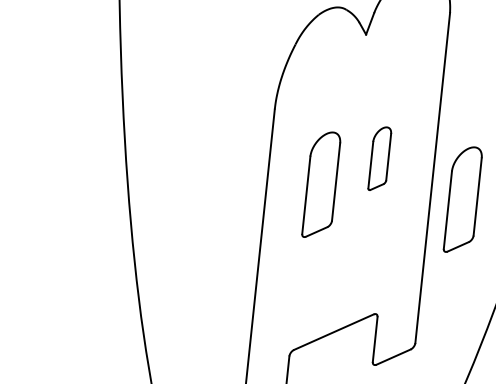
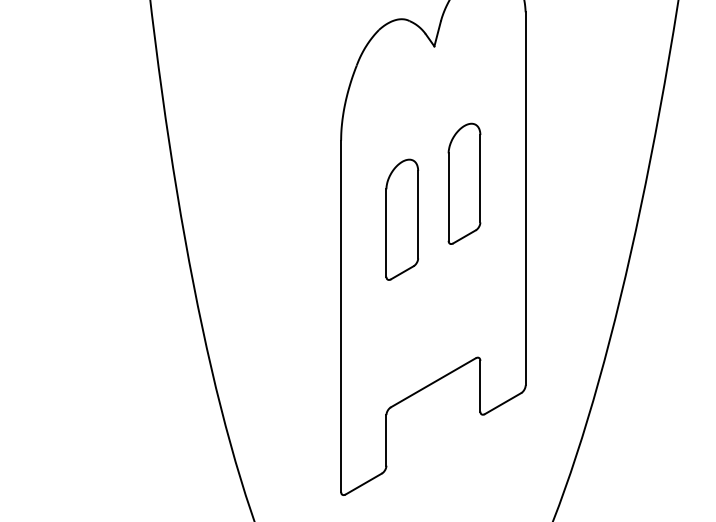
part: (379, 158) -> (464, 183), size x1.67
part: (463, 199) -> (562, 219), removed

